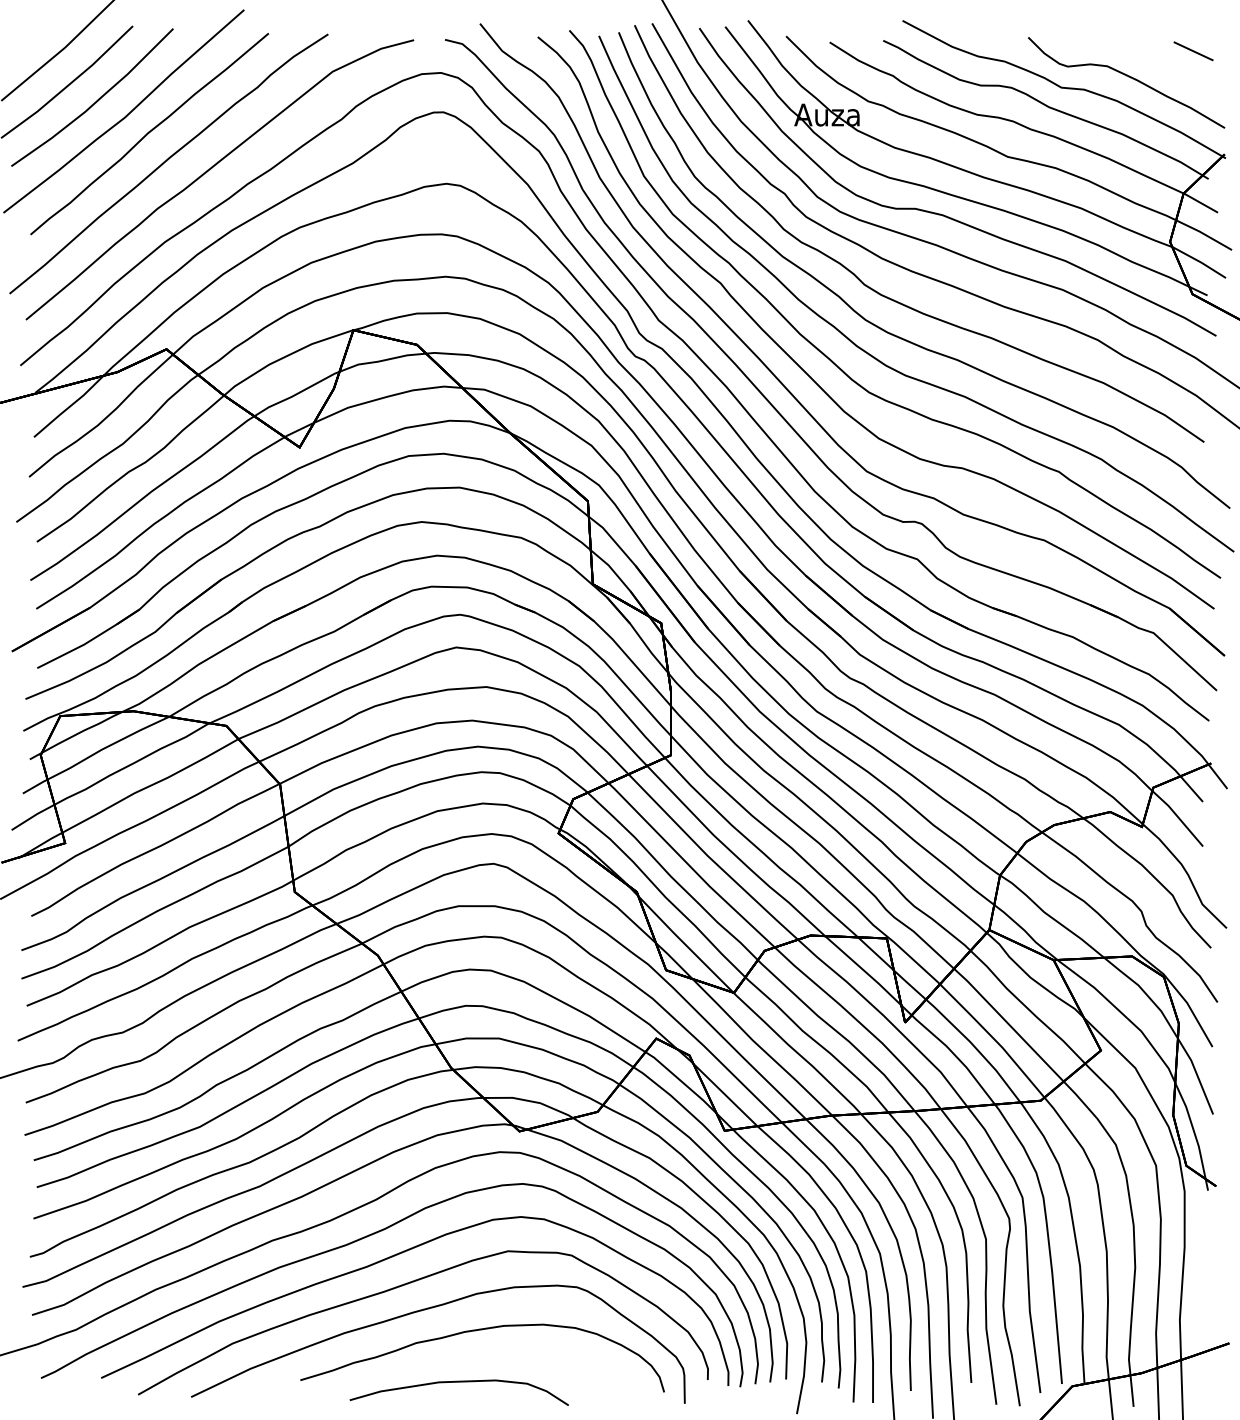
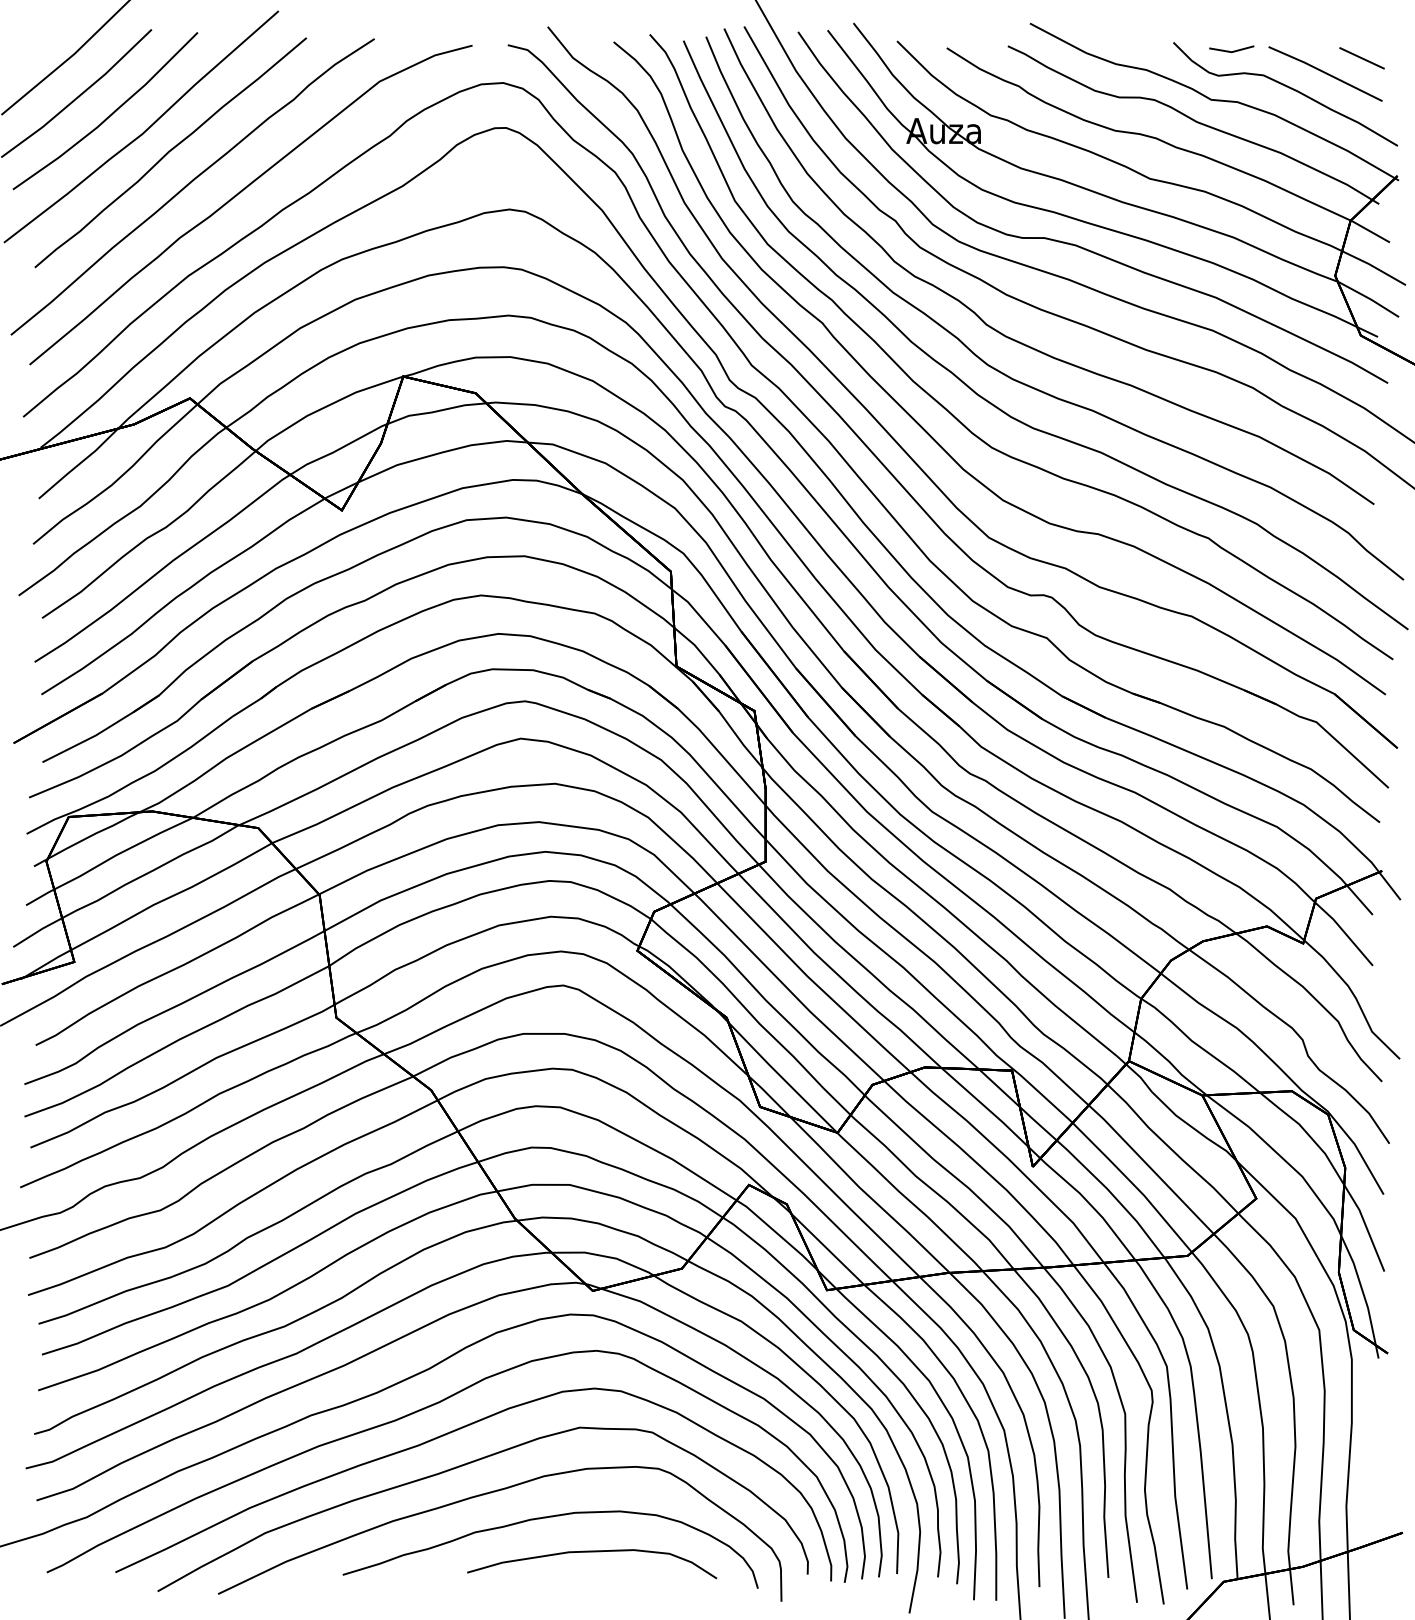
part: (1140, 54) -> (1301, 62), added
curve: (459, 1382) -> (592, 1552), moved

